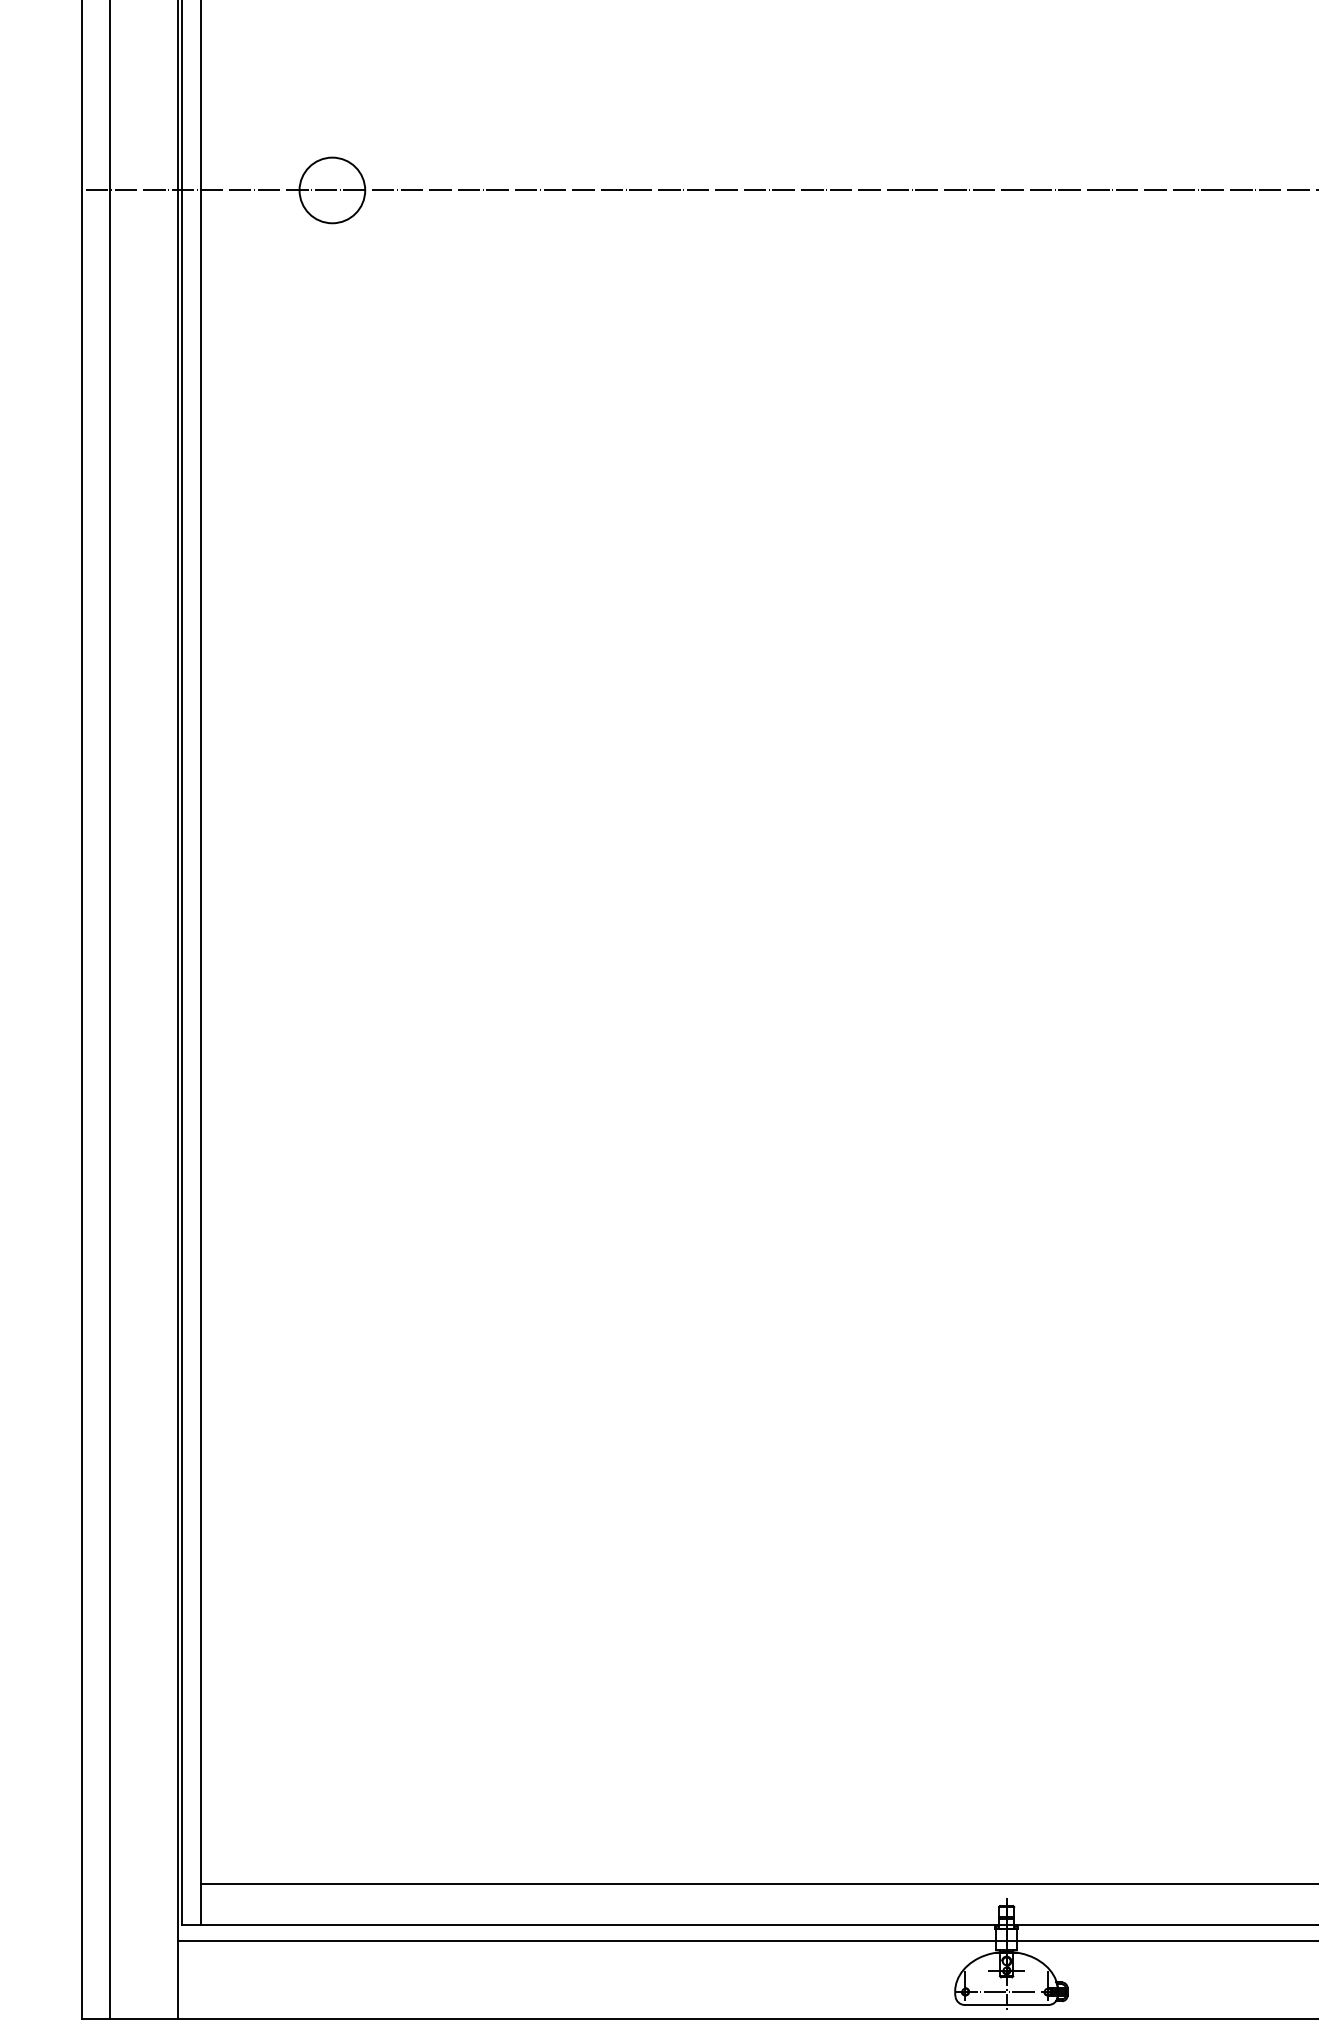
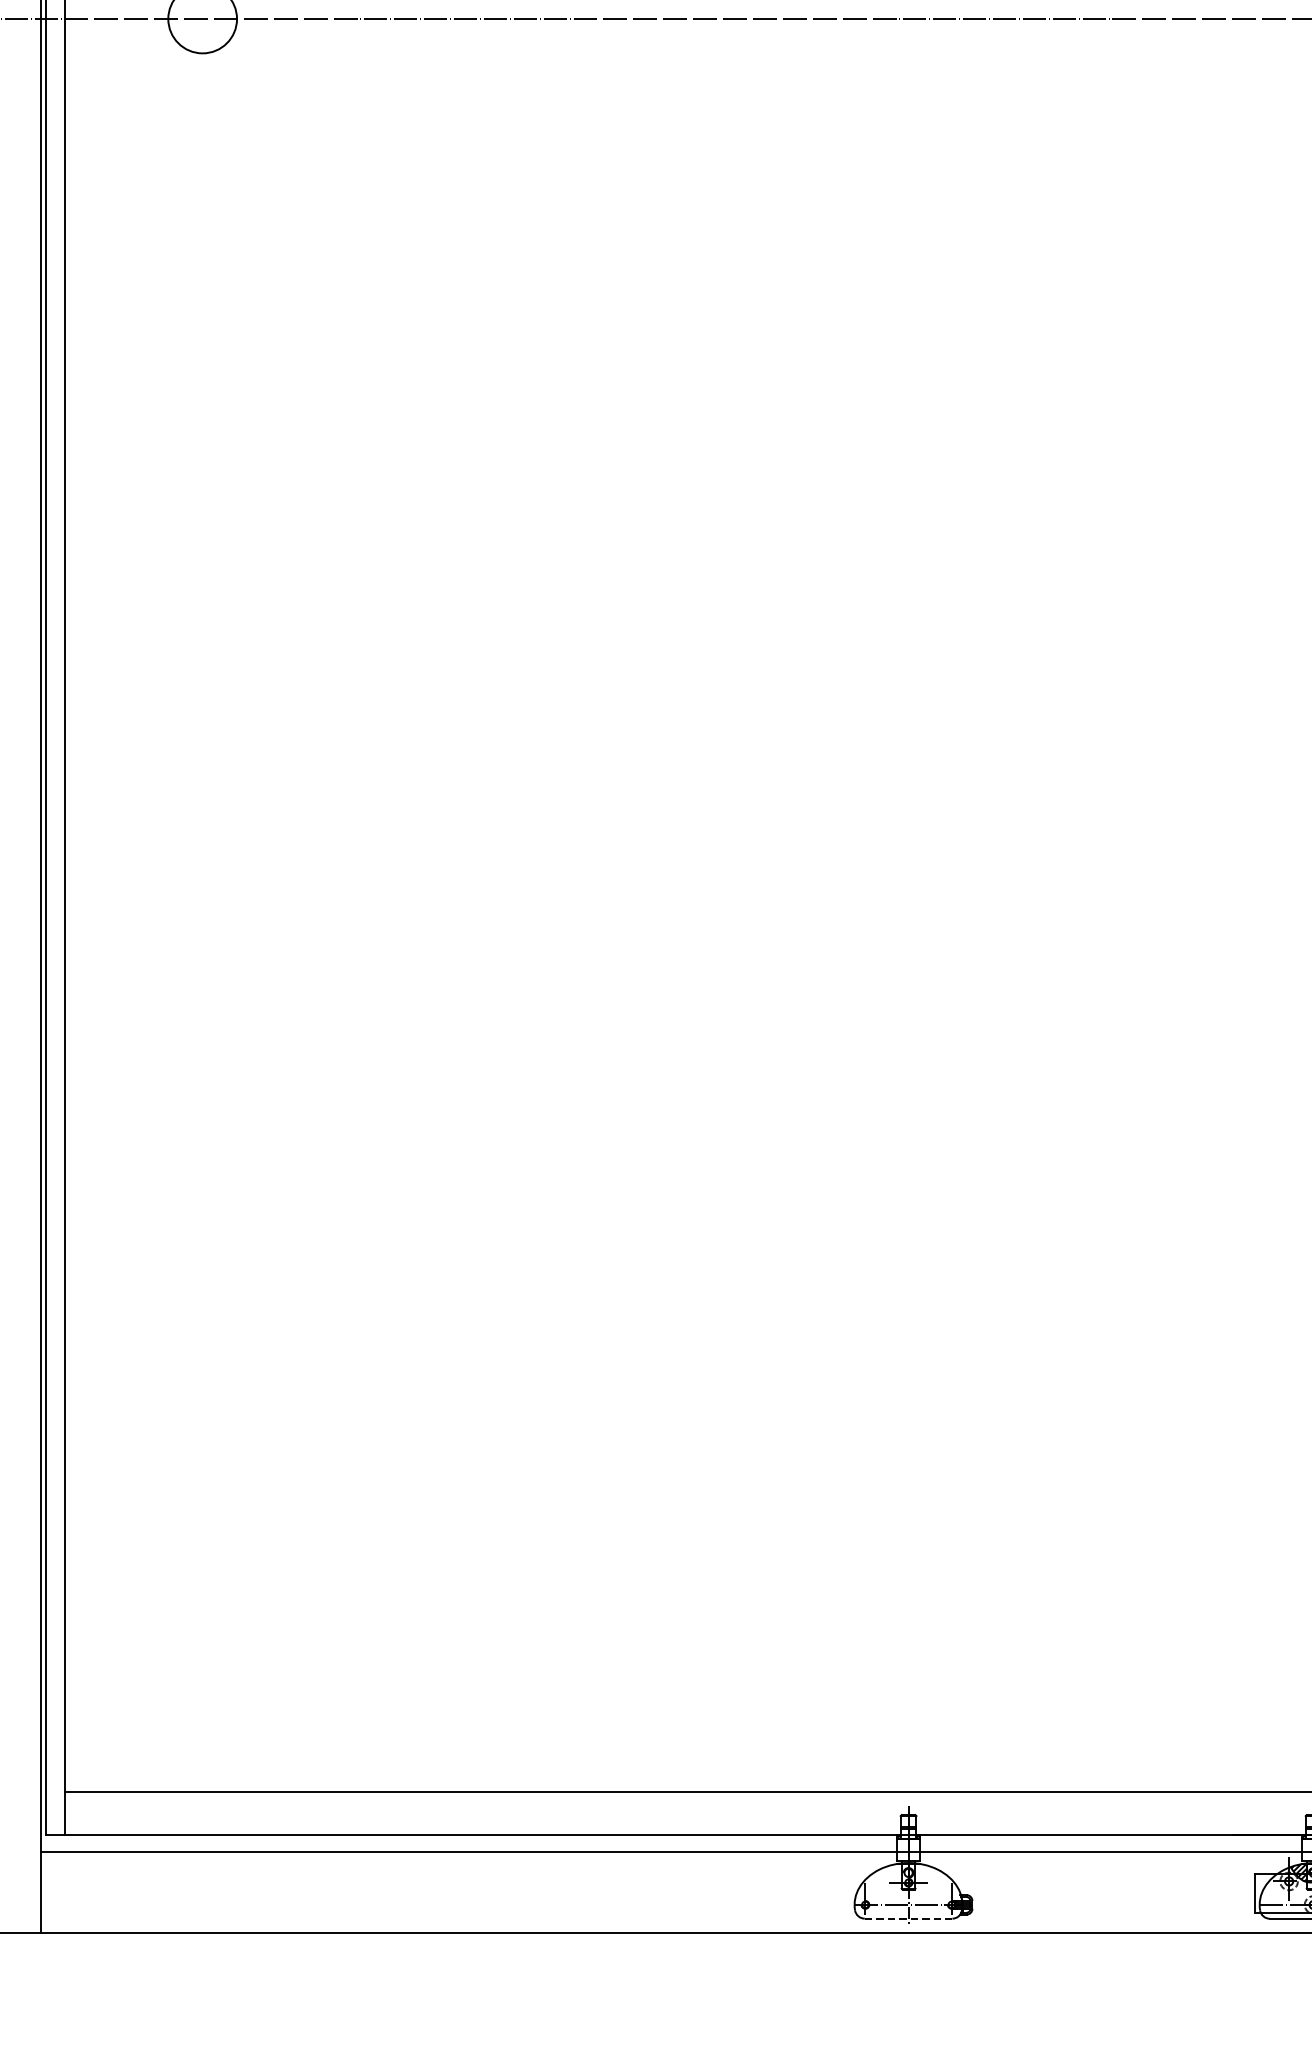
line: (1006, 2005) -> (908, 1919), solid -> dashed

